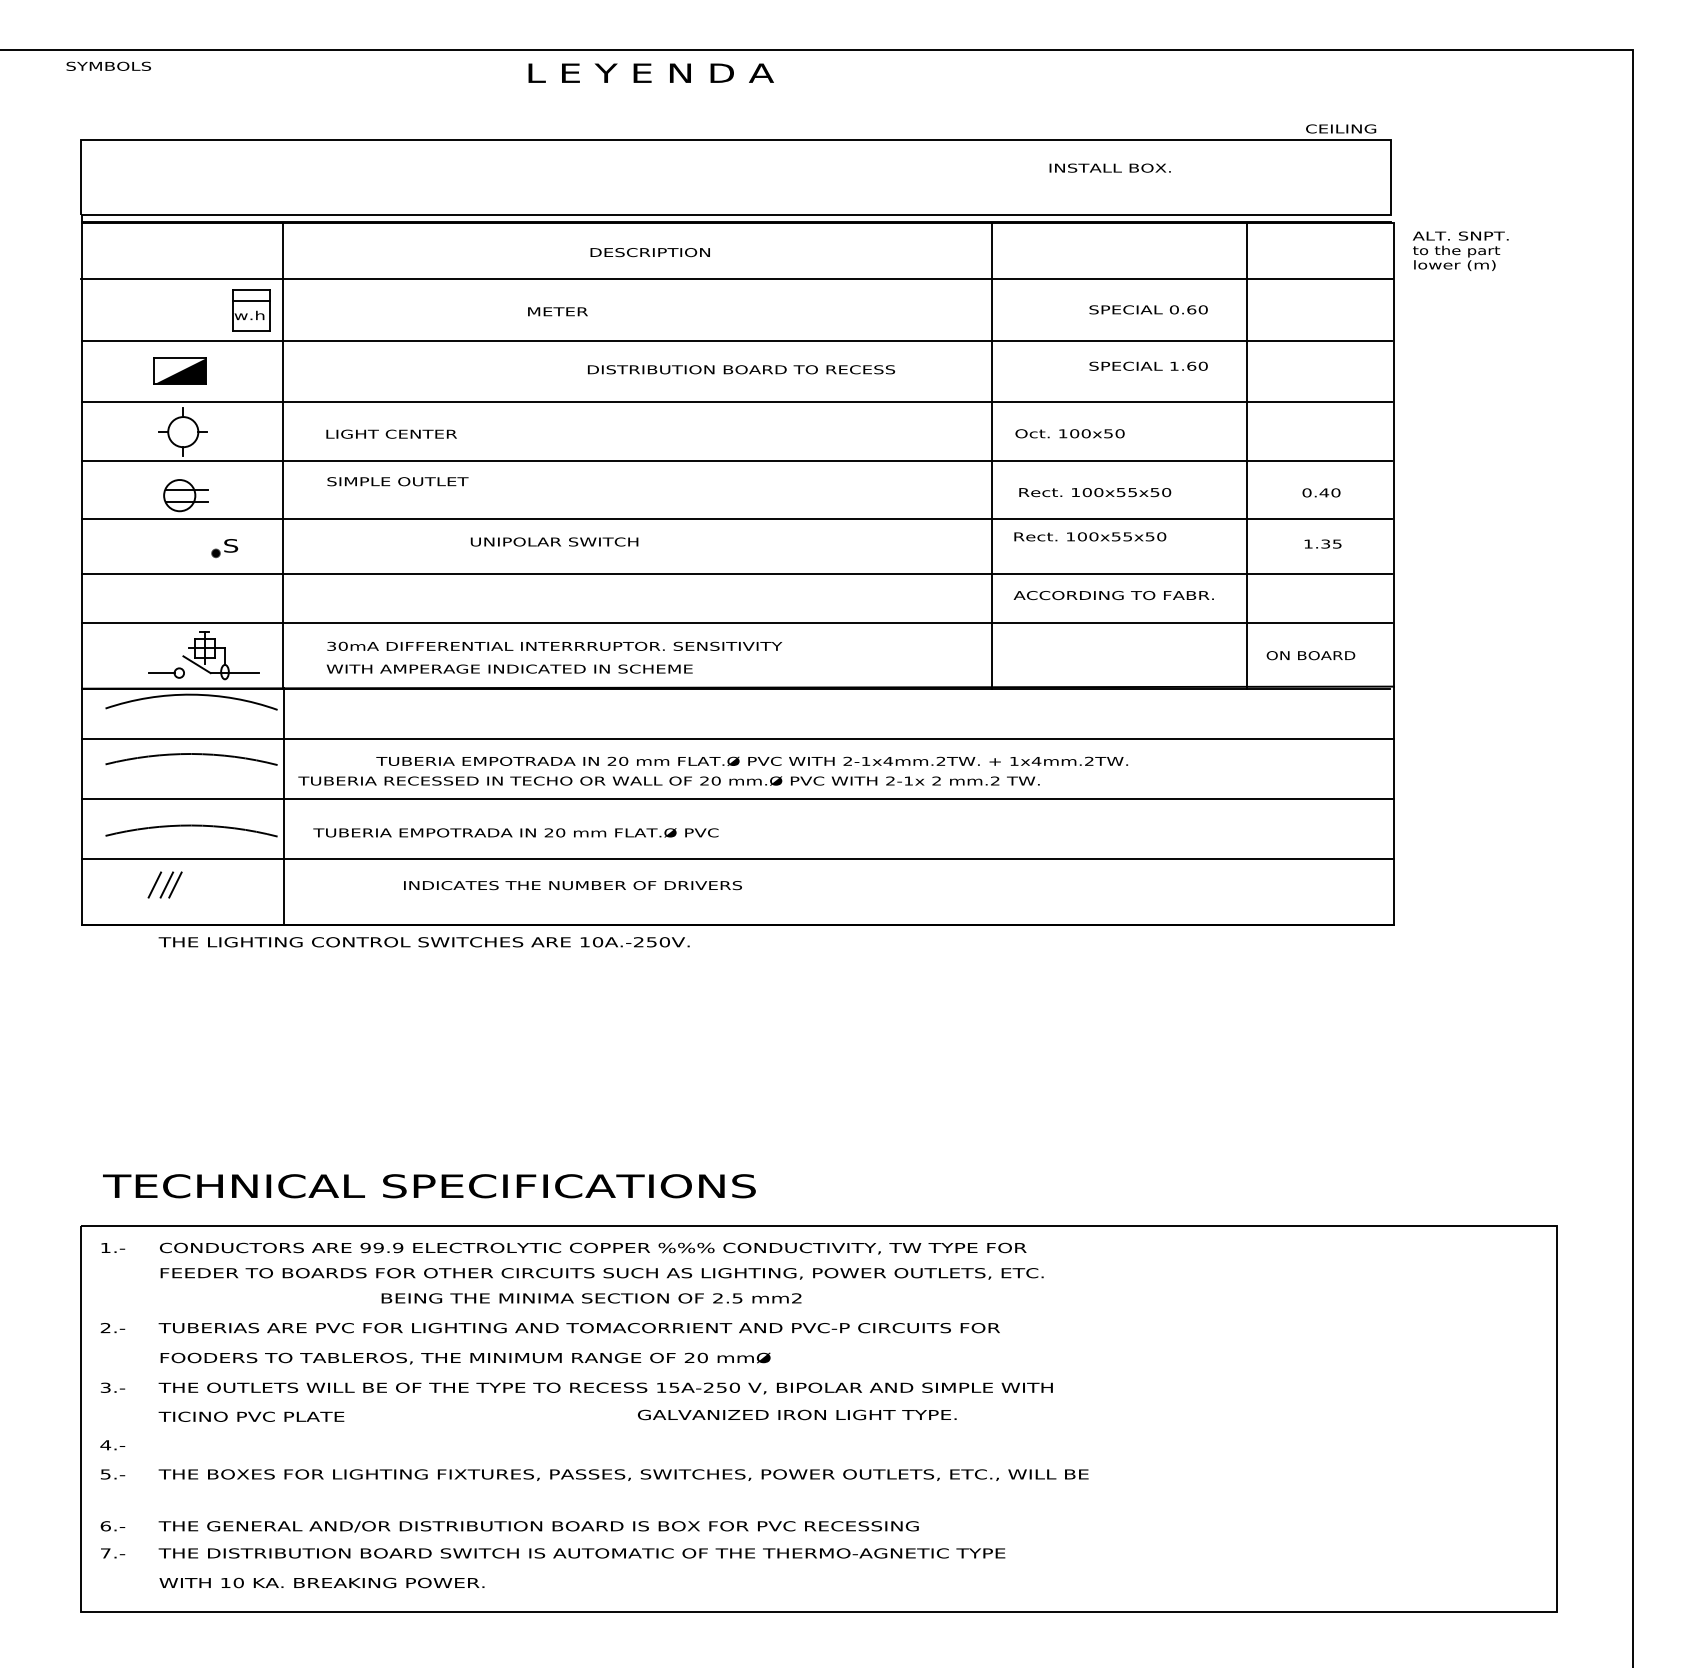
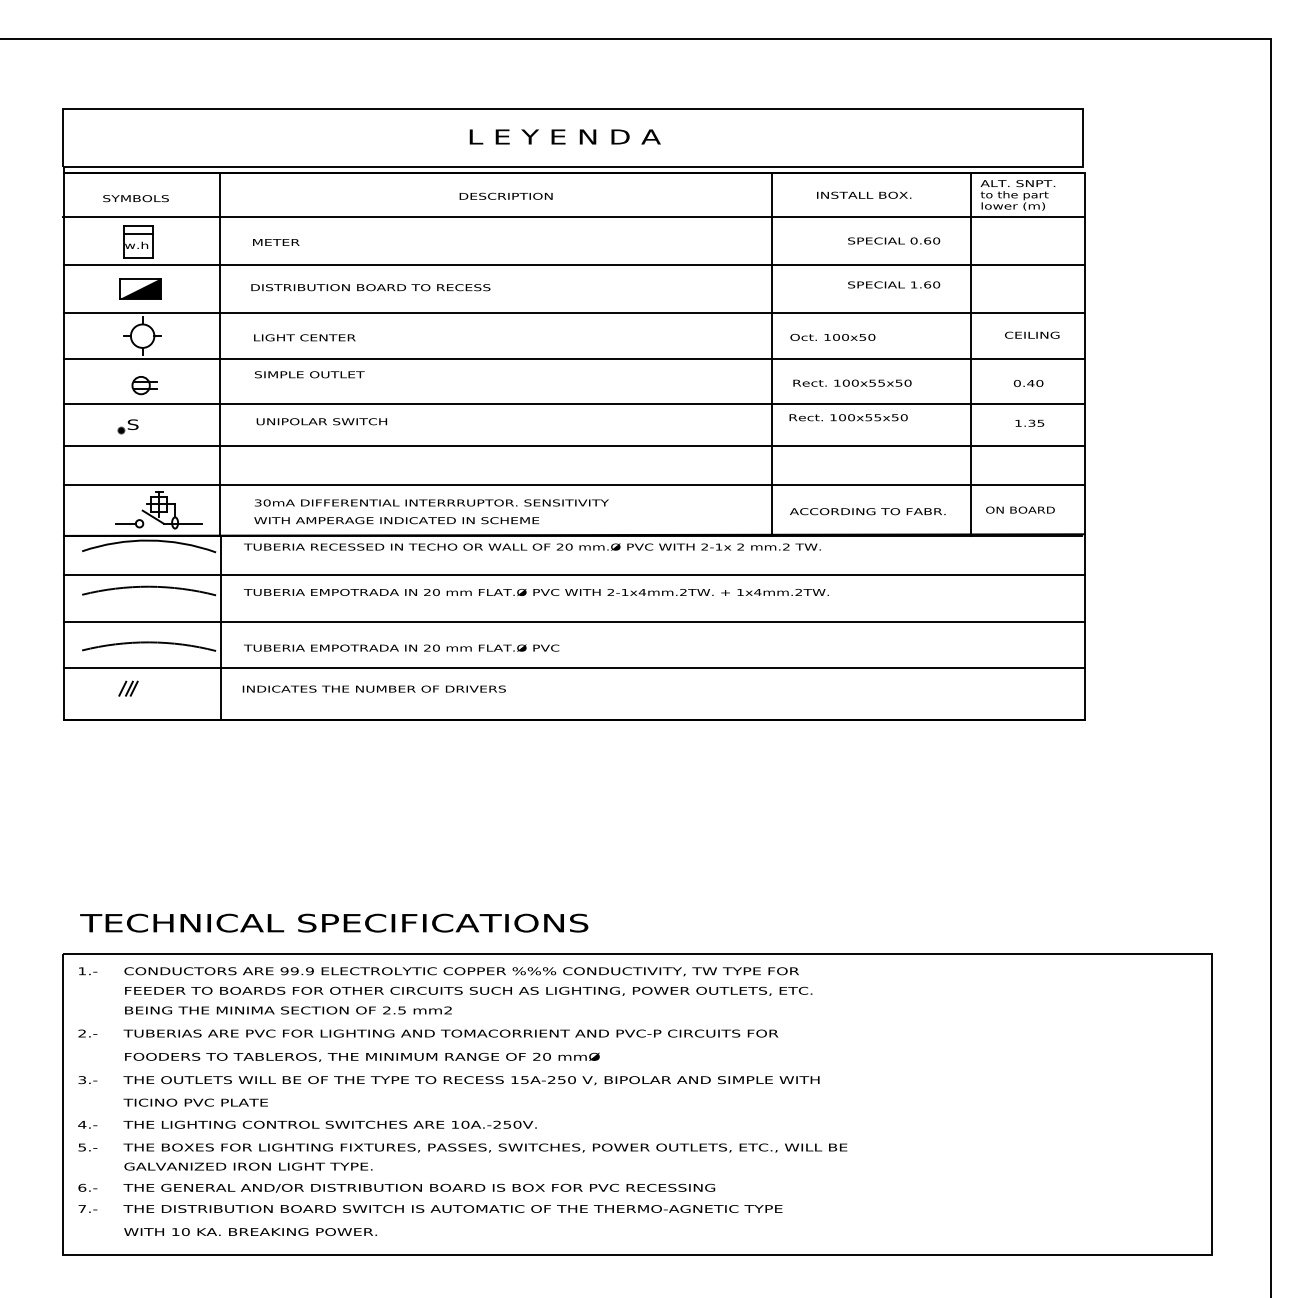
text: (108, 65) -> (135, 197), moved
text: (650, 72) -> (564, 136), moved
text: (1341, 128) -> (1032, 334), moved
text: (1109, 167) -> (863, 194), moved
text: (1460, 250) -> (1017, 194), moved
part: (251, 310) -> (138, 241), moved
text: (557, 311) -> (275, 242), moved
text: (741, 369) -> (370, 287), moved
part: (185, 495) -> (144, 385), size x0.71
text: (554, 541) -> (321, 421), moved
part: (224, 548) -> (128, 426), moved
text: (1113, 595) -> (867, 511), moved
text: (751, 760) -> (535, 591), moved
text: (668, 780) -> (532, 546), moved
part: (164, 884) -> (128, 688), size x0.71
text: (572, 885) -> (373, 689), moved
text: (423, 942) -> (329, 1124), moved
text: (591, 1298) -> (288, 1010), moved
text: (797, 1414) -> (248, 1166), moved

